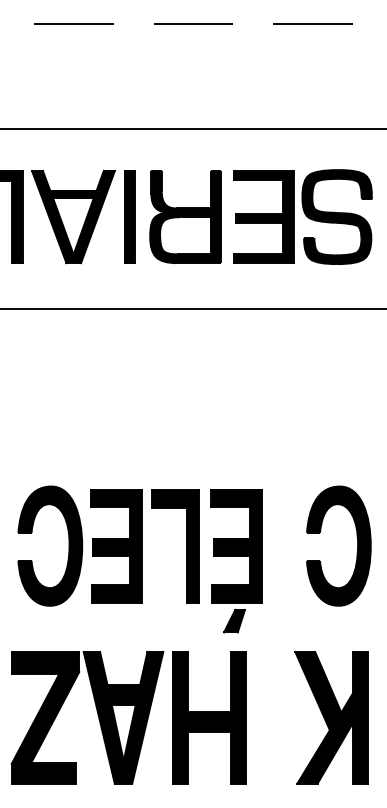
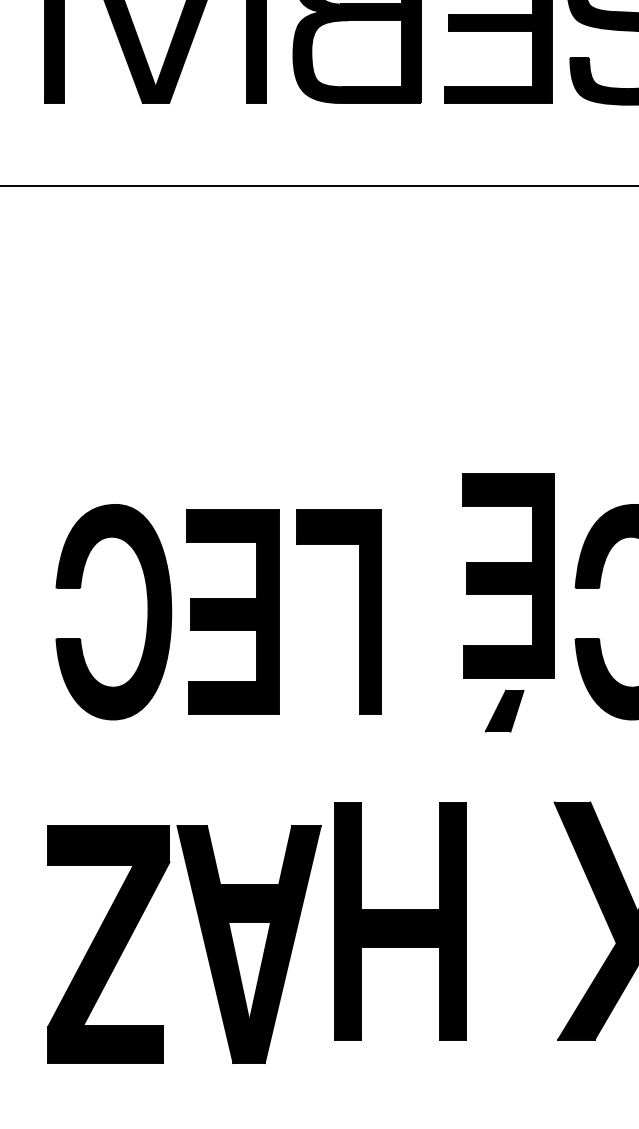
part: (236, 561) -> (508, 603), moved
part: (97, 715) -> (202, 940), moved

